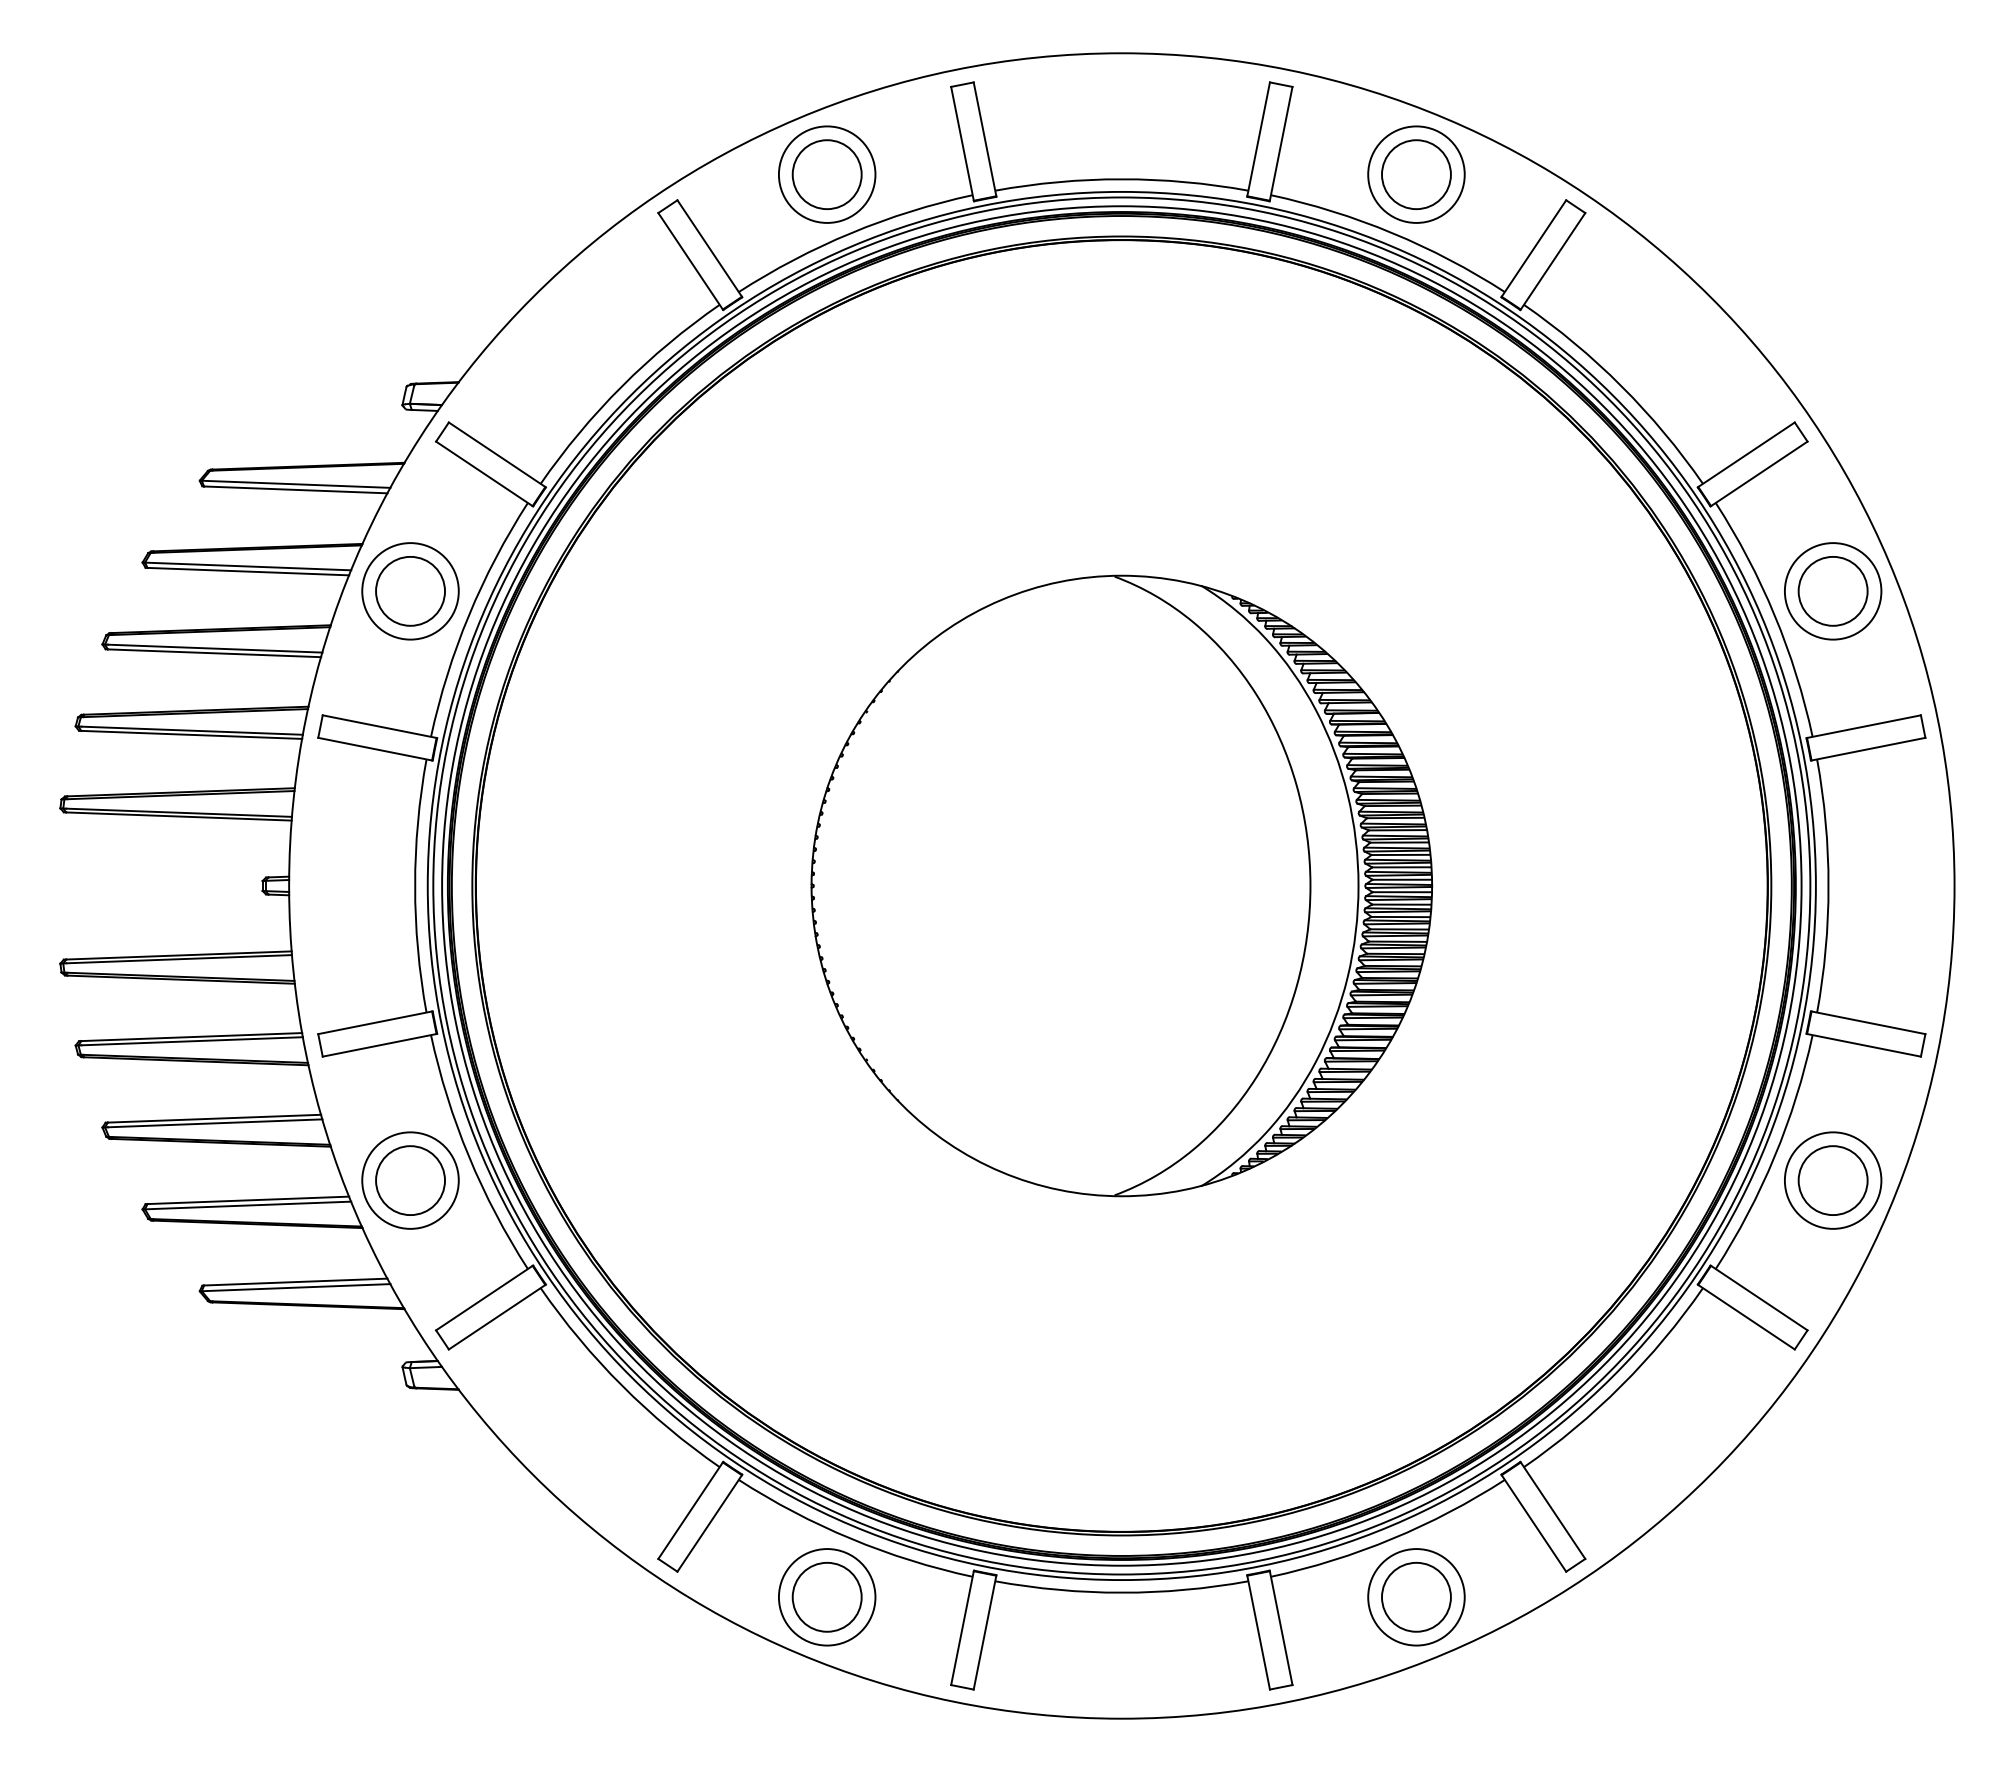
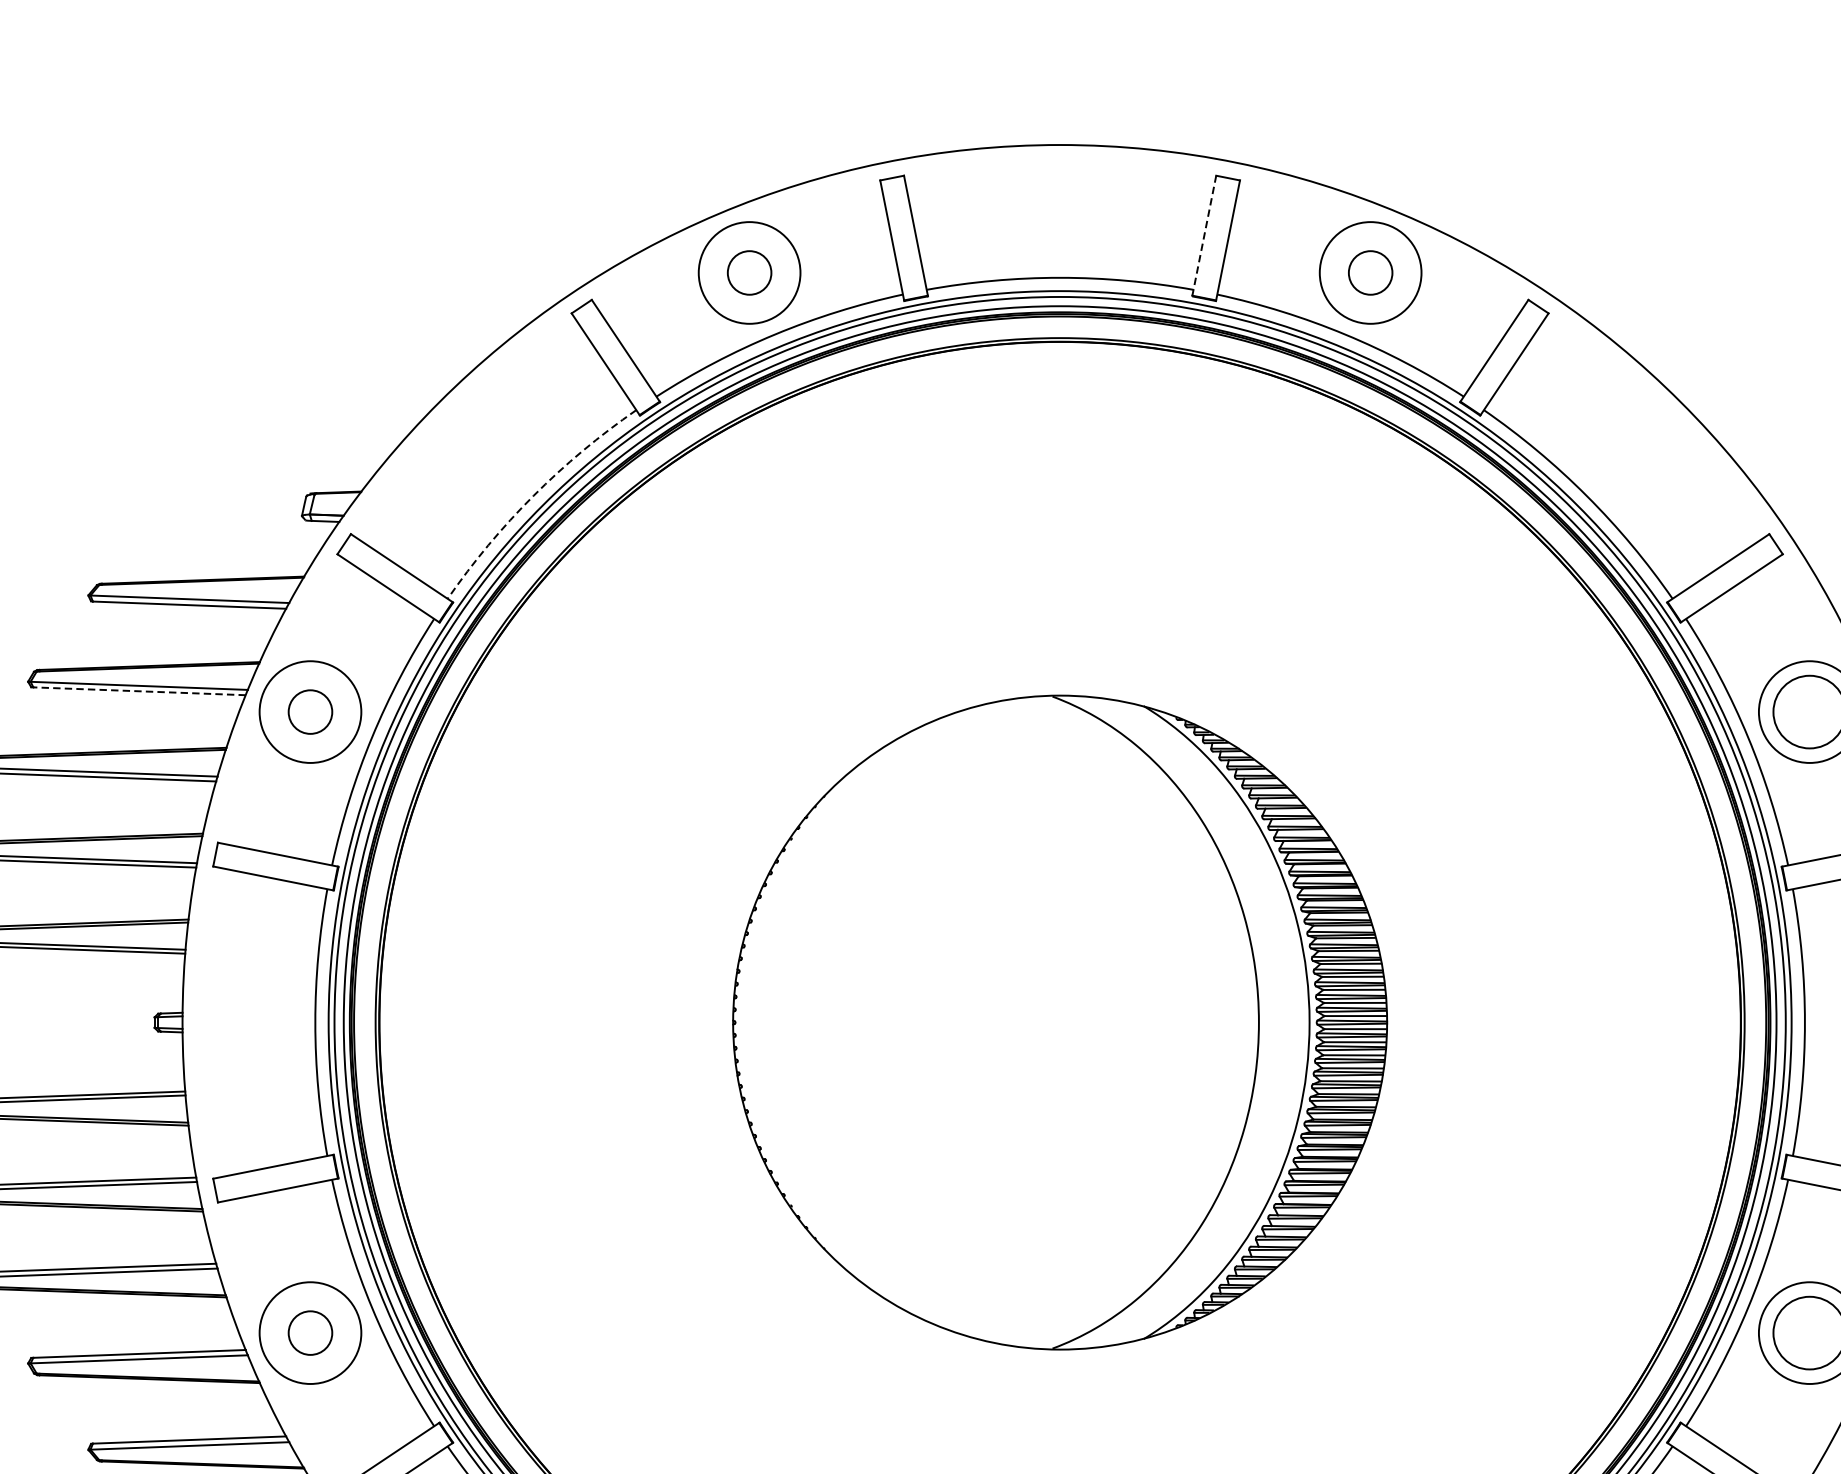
line: (1258, 139) -> (1204, 235), solid -> dashed
circle: (826, 174) -> (748, 272), size x0.6
circle: (1416, 174) -> (1370, 272), size x0.6
arc: (622, 386) -> (533, 496), solid -> dashed
line: (248, 571) -> (139, 691), solid -> dashed
circle: (410, 590) -> (310, 711), size x0.6
circle: (410, 1180) -> (310, 1332), size x0.6

